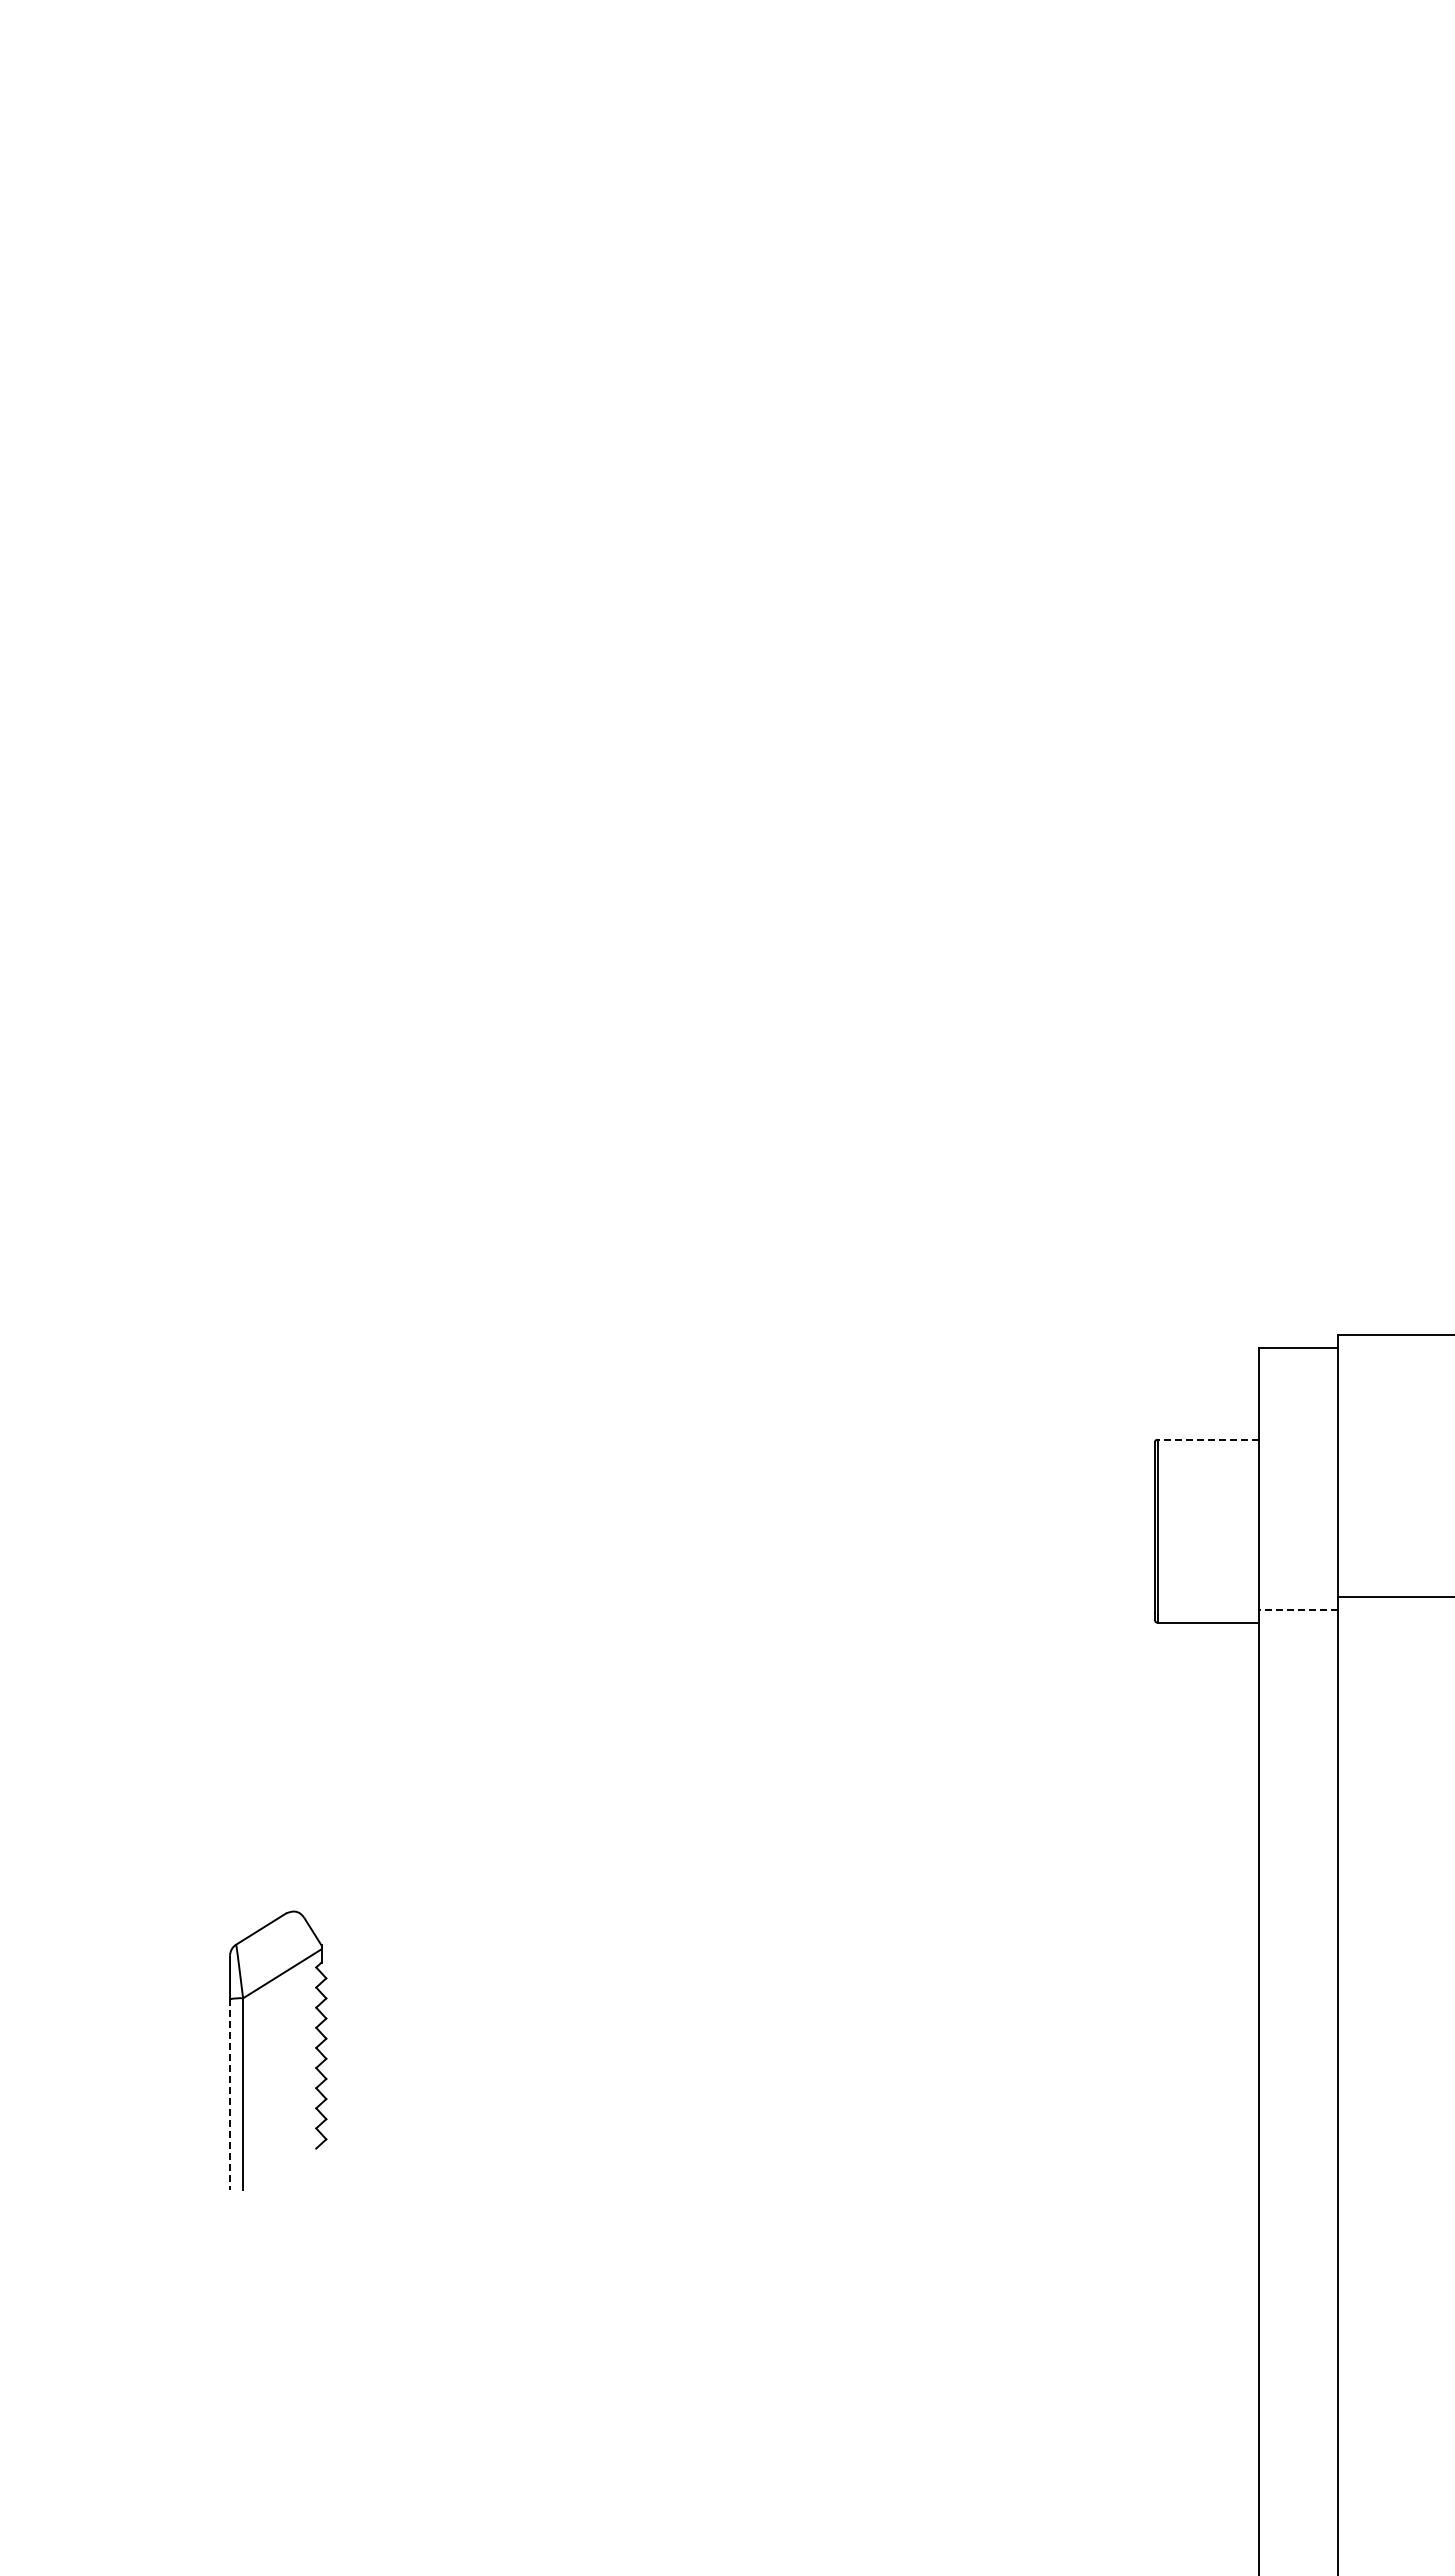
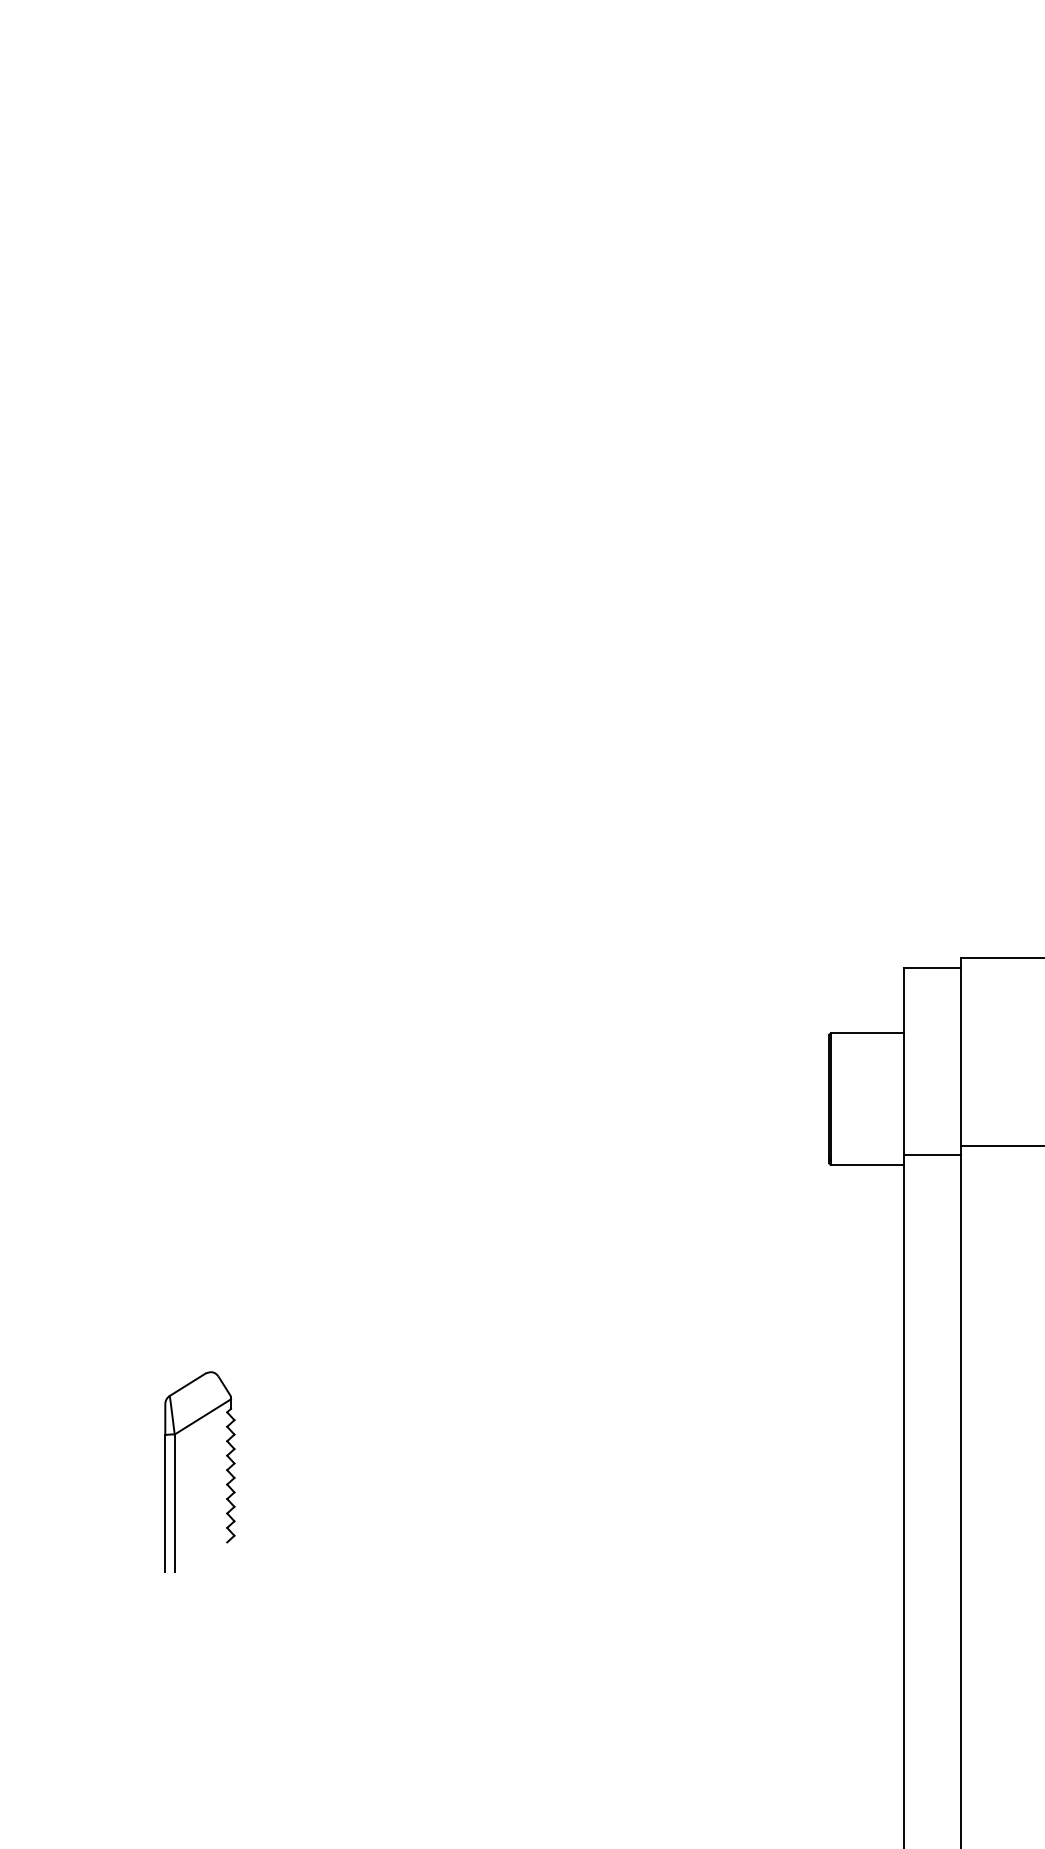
line: (1208, 1439) -> (867, 1033), dashed -> solid
line: (1298, 1609) -> (932, 1155), dashed -> solid
line: (230, 2094) -> (165, 1503), dashed -> solid

